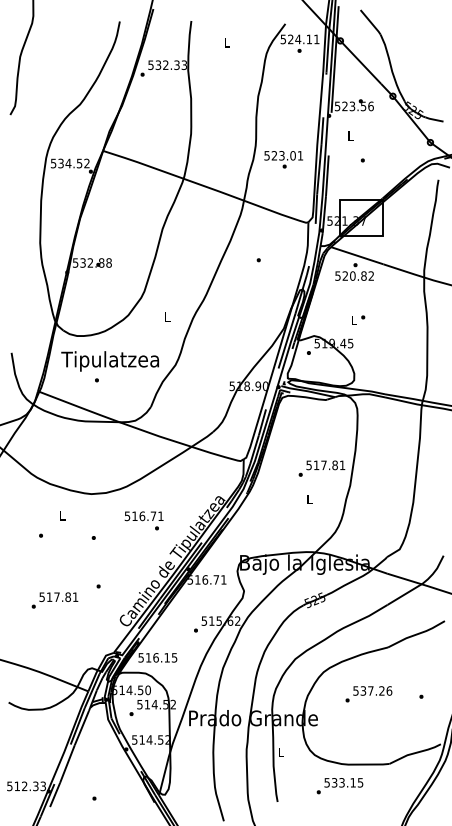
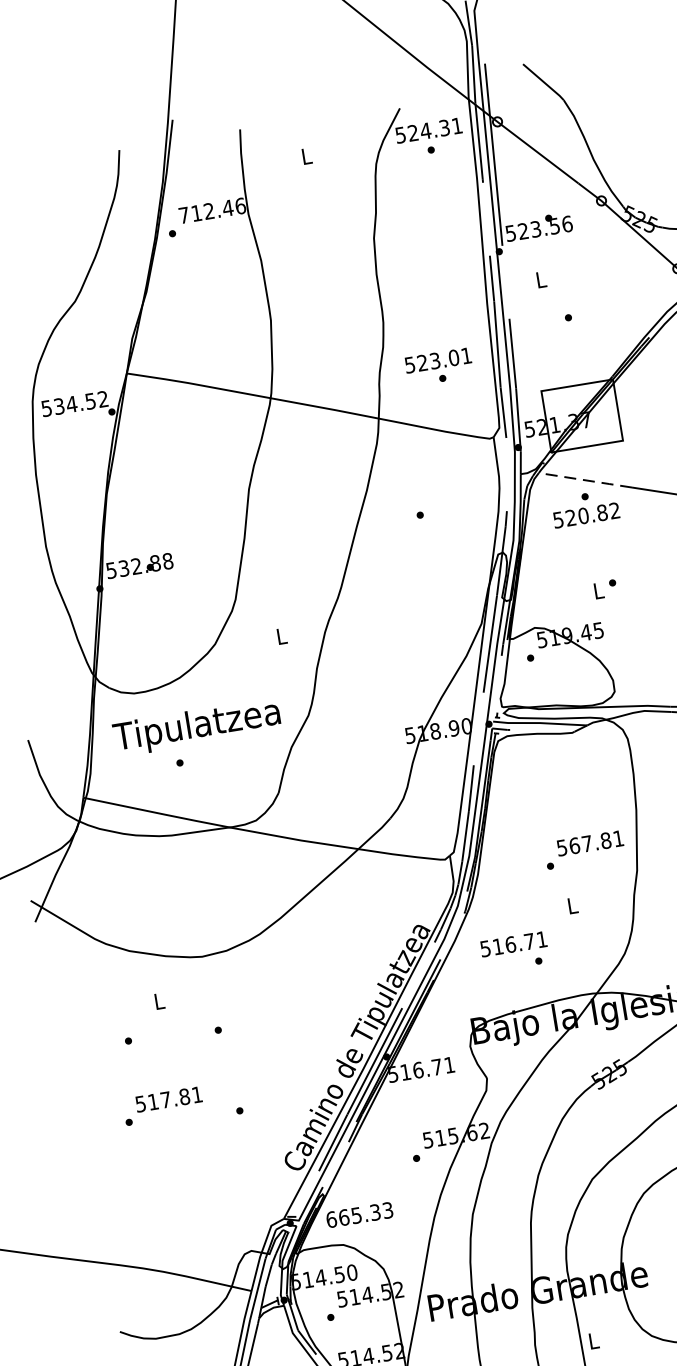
text: (309, 39) -> (444, 128), 524.11 -> 524.31
text: (167, 65) -> (212, 211), 532.33 -> 712.46
text: (283, 159) -> (438, 366), moved
line: (357, 255) -> (585, 479), solid -> dashed
text: (316, 465) -> (574, 846), 517.81 -> 567.81
text: (143, 520) -> (513, 951), moved
text: (54, 600) -> (162, 1106), moved
text: (157, 657) -> (358, 1214), 516.15 -> 665.33

